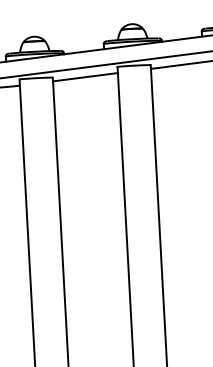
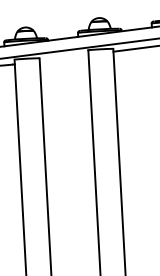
line: (84, 76) -> (63, 57), removed

